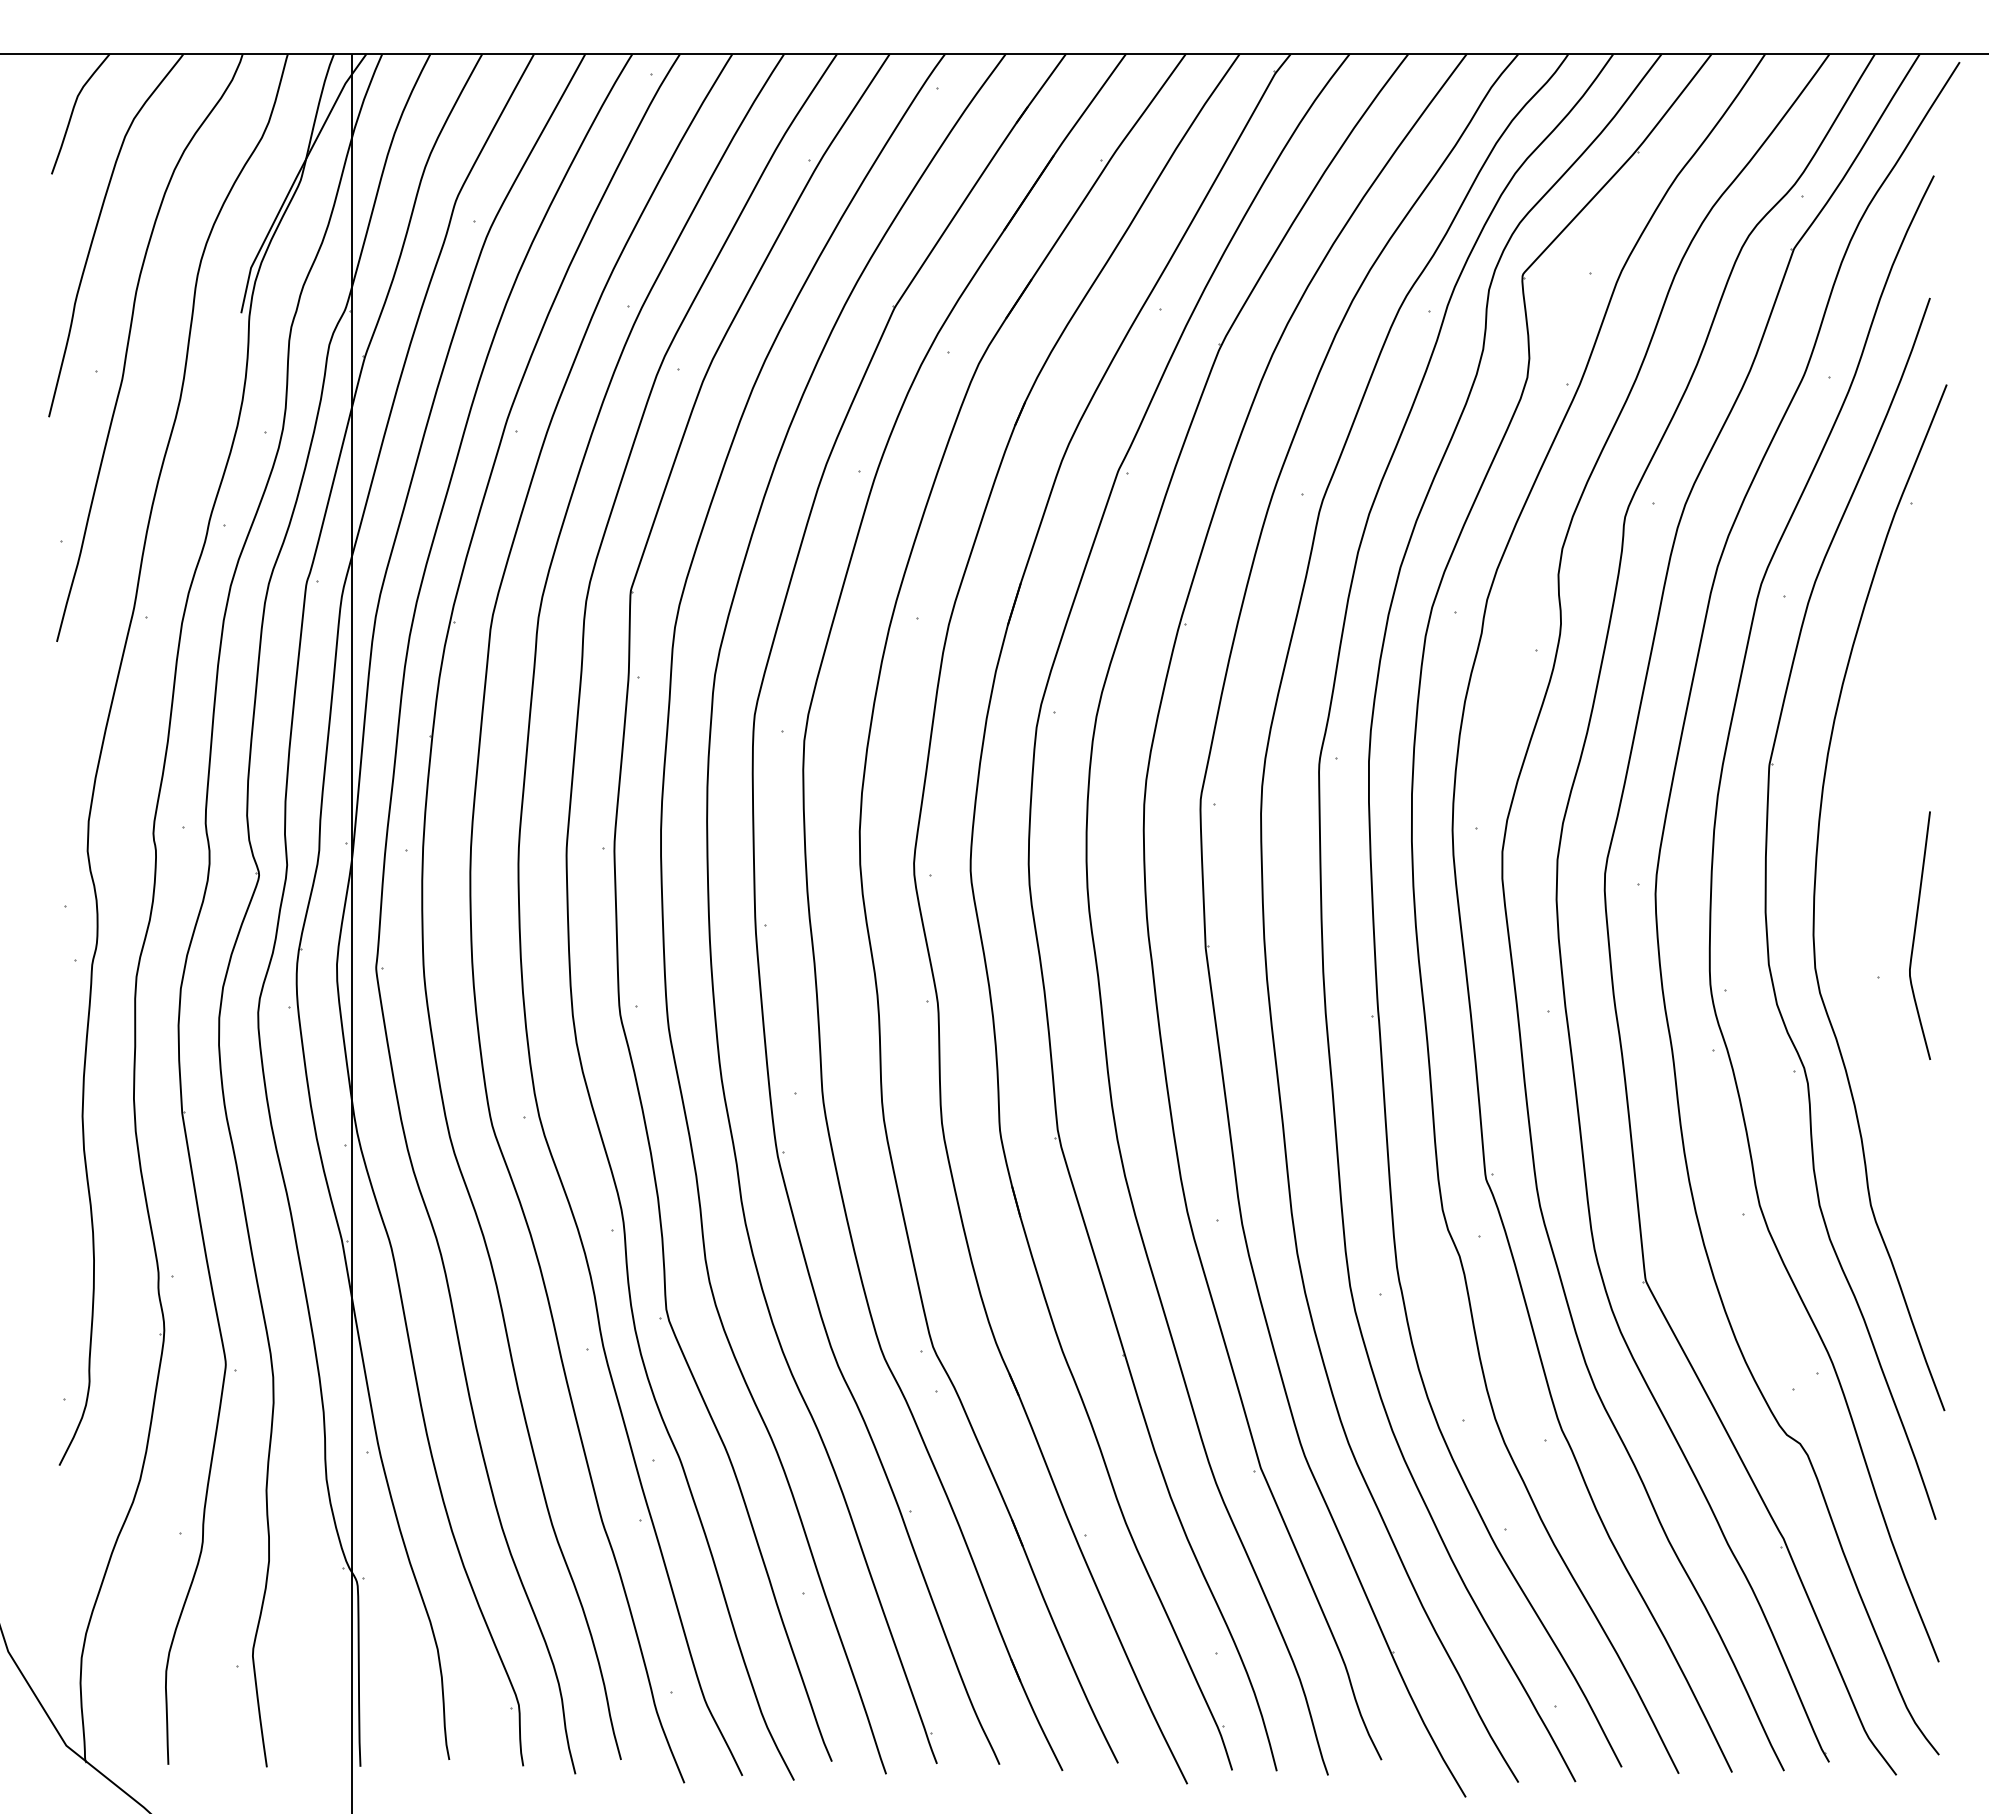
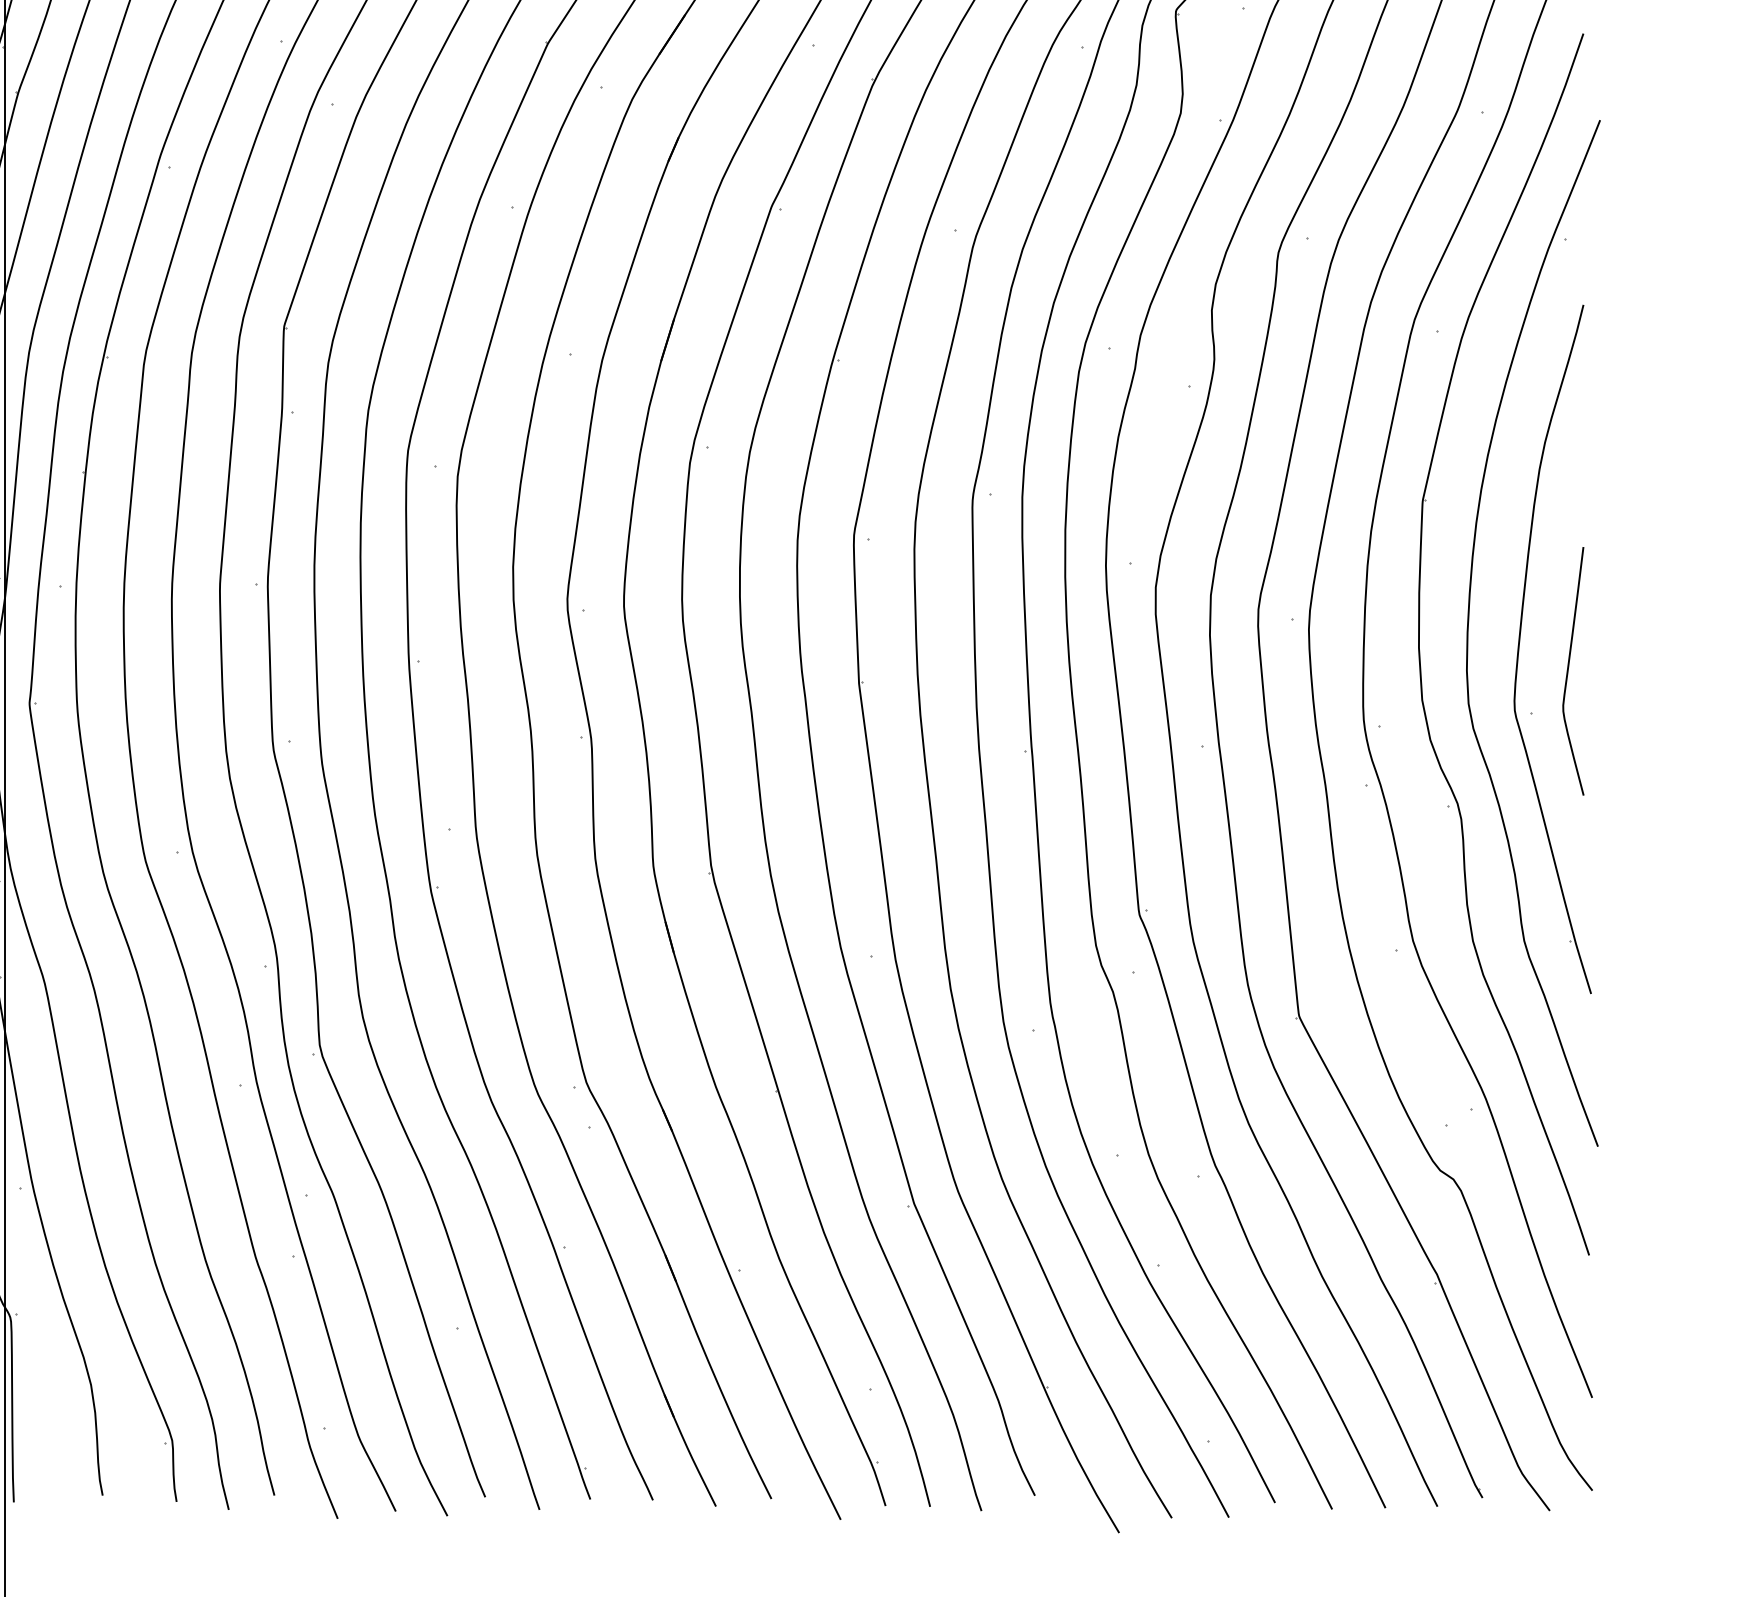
part: (1866, 912) -> (1519, 648), added

